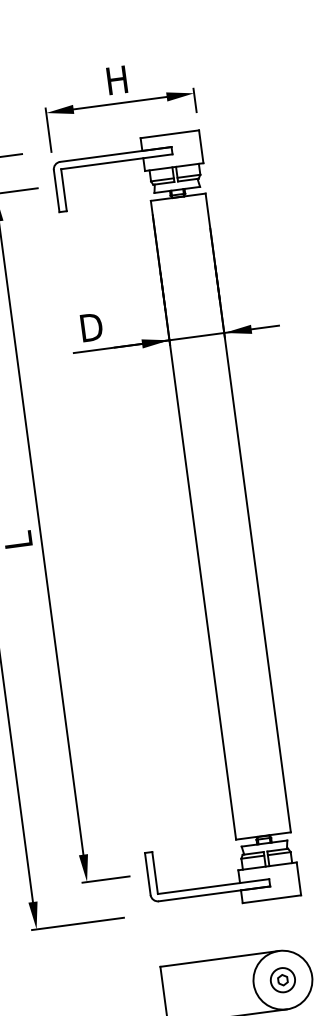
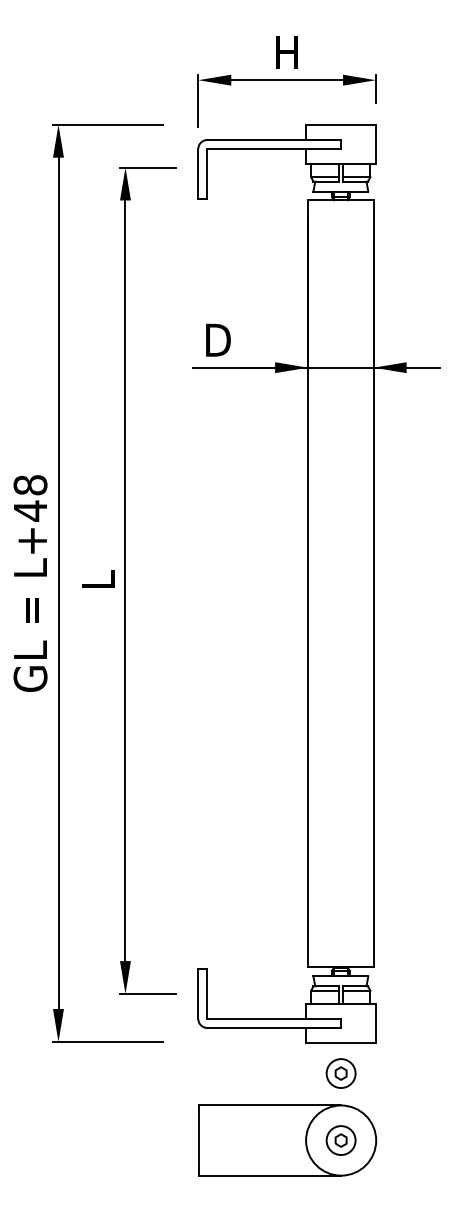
part: (274, 924) -> (340, 1073), added

